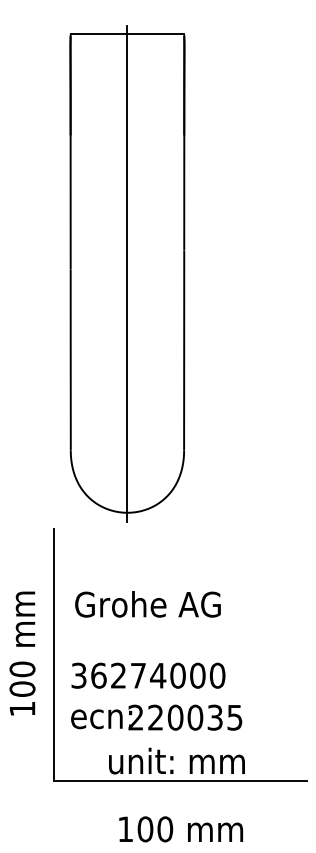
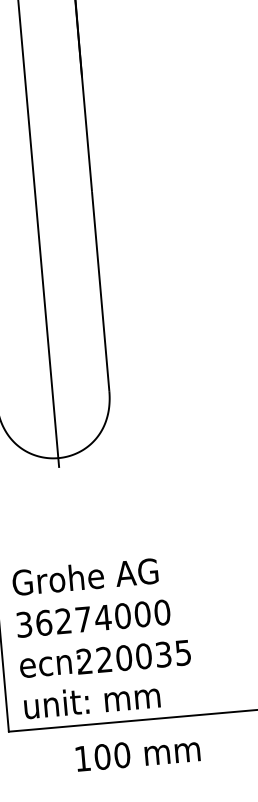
text: (147, 604) -> (84, 577), moved
text: (176, 760) -> (91, 699), moved
text: (181, 829) -> (138, 754), moved

